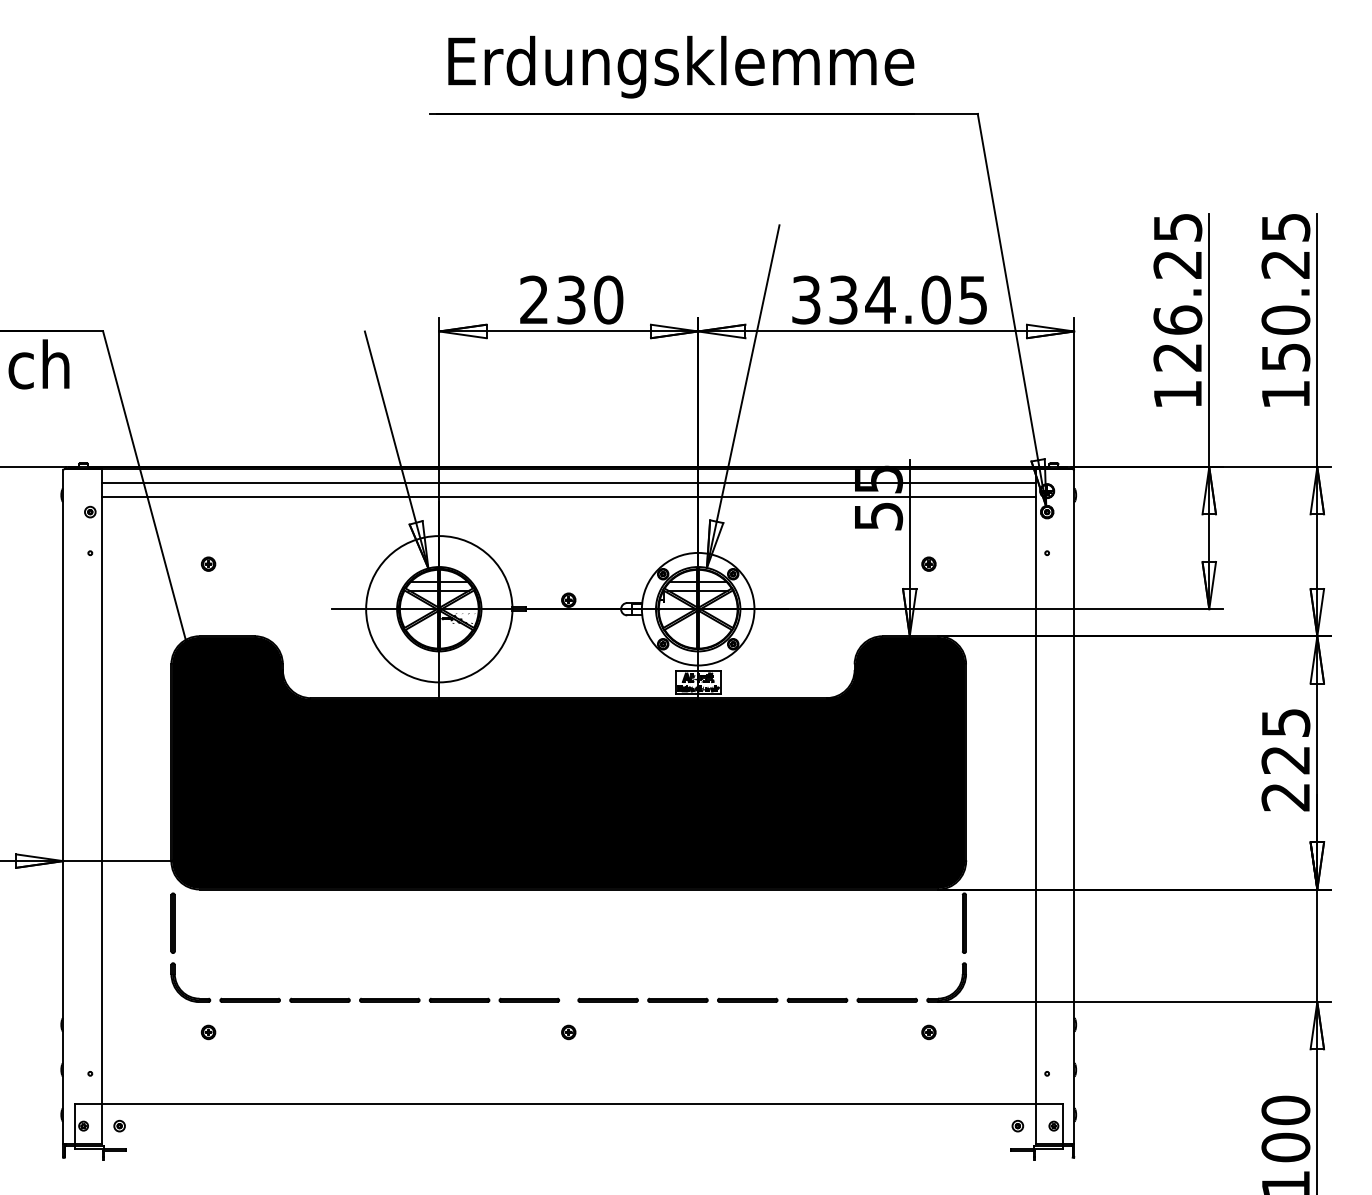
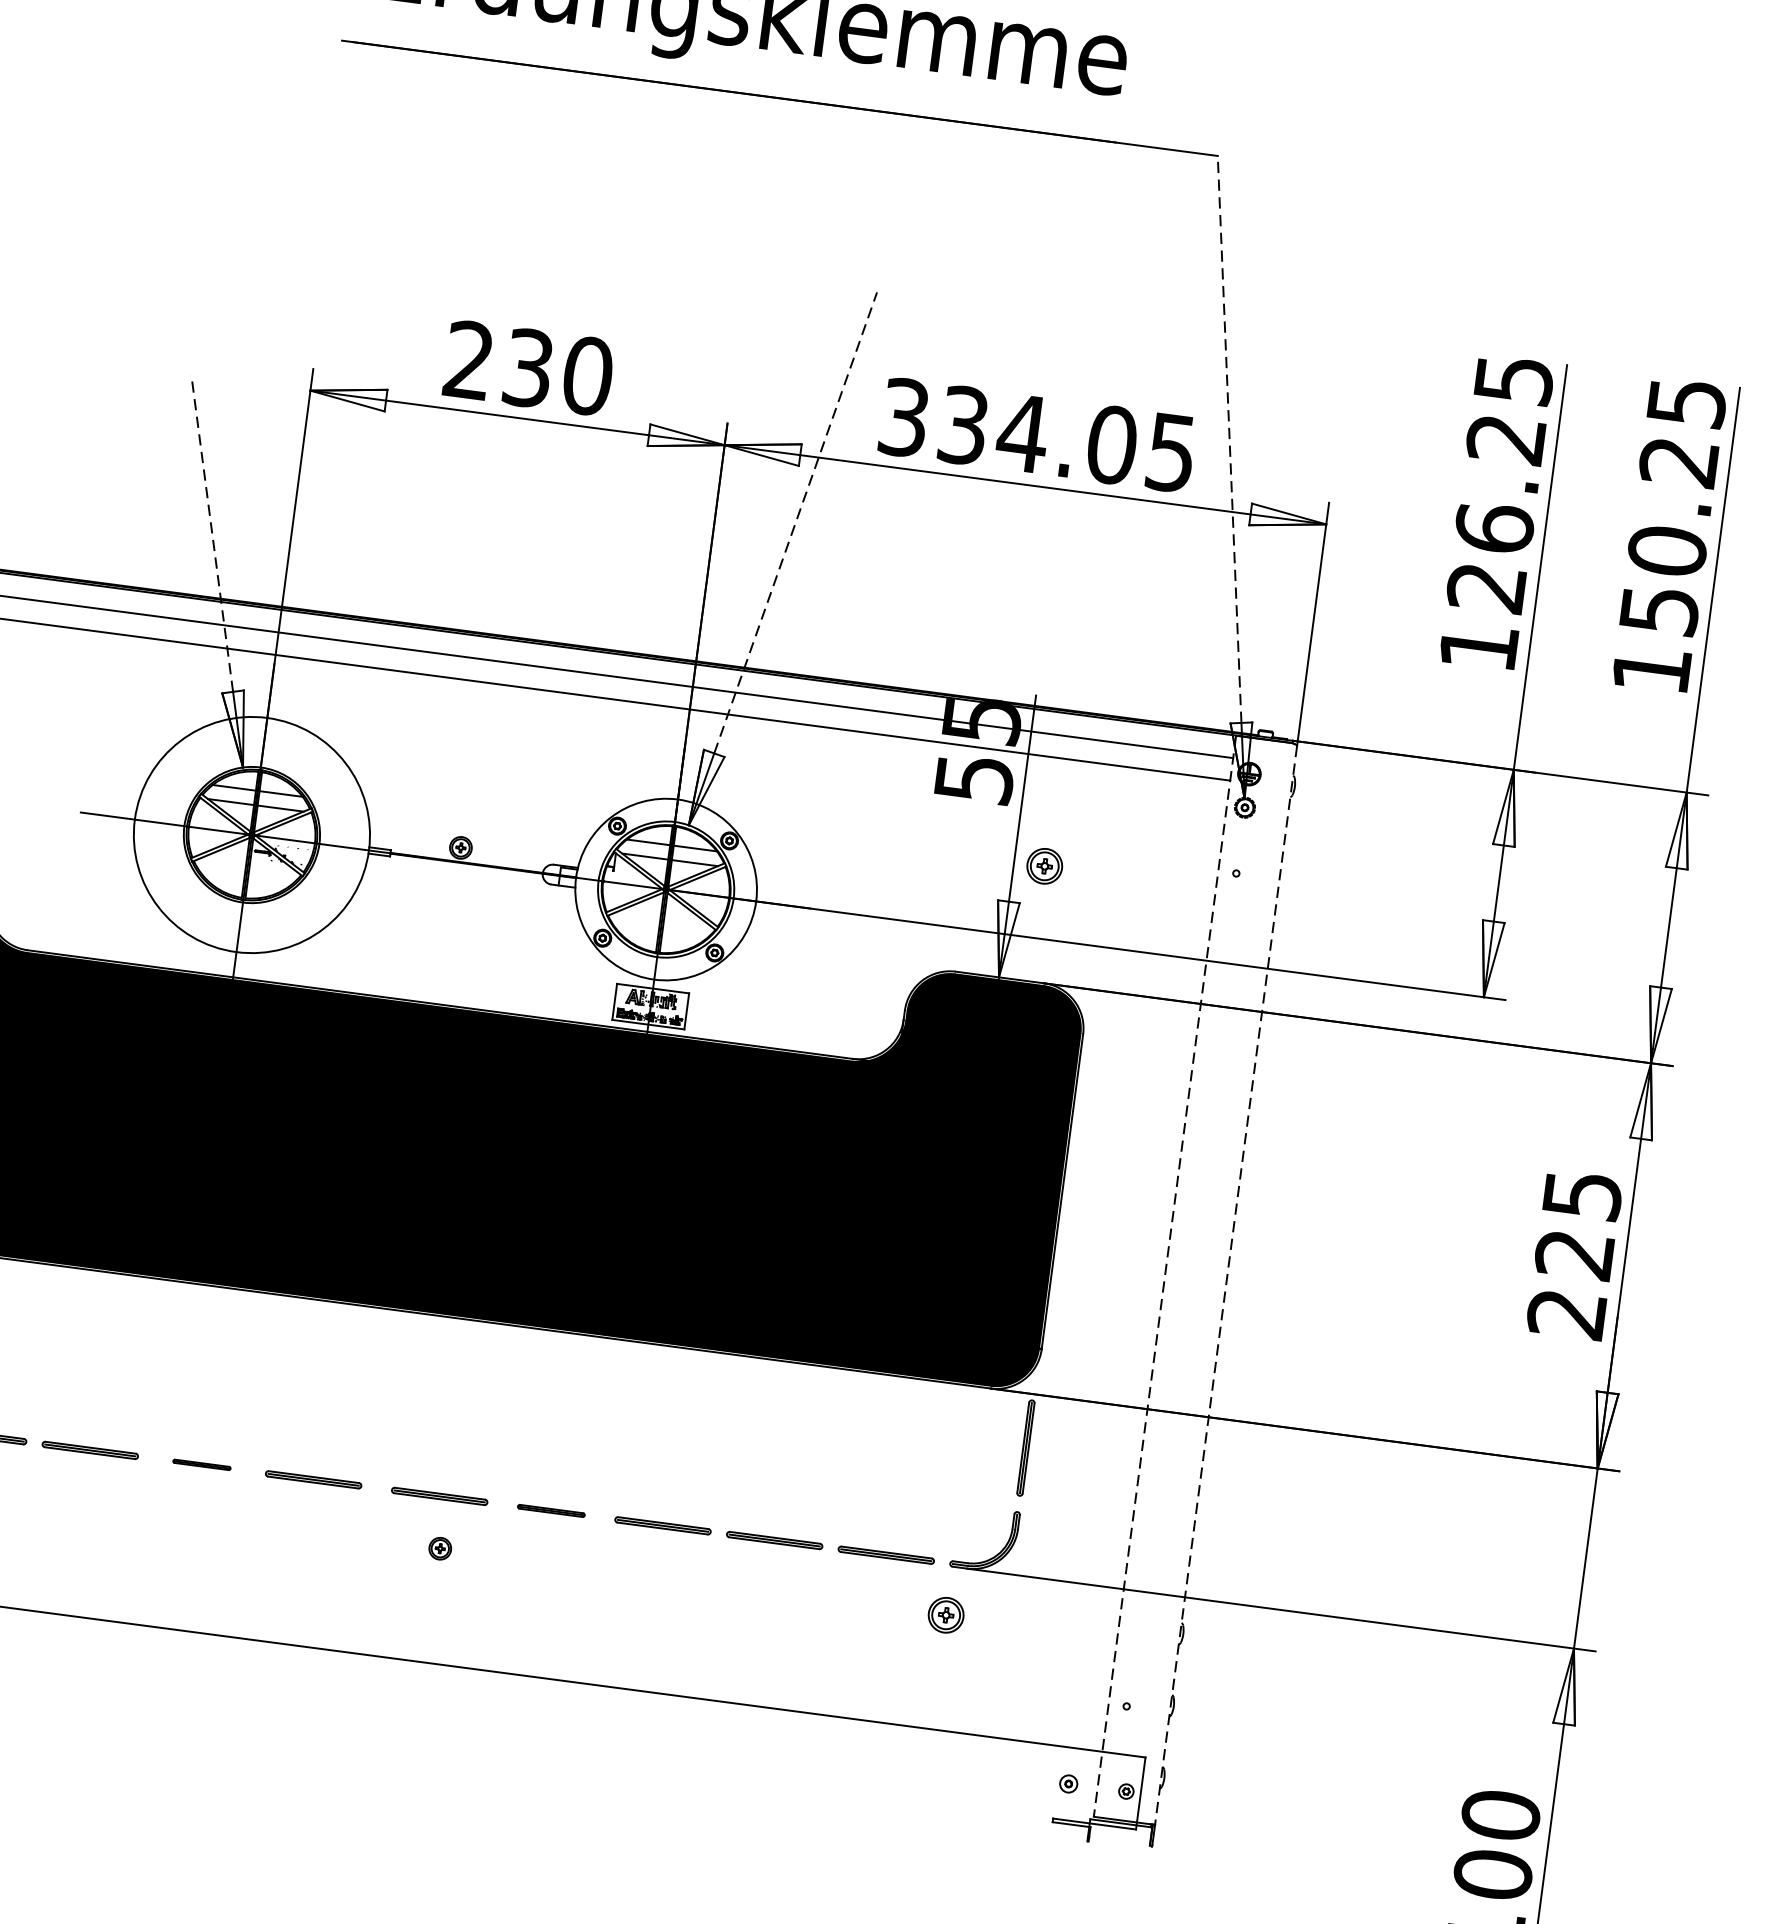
line: (1007, 287) -> (1228, 439), solid -> dashed
line: (748, 373) -> (796, 523), solid -> dashed
line: (390, 426) -> (212, 532), solid -> dashed
part: (928, 563) -> (1044, 864), size x1.6
line: (1035, 806) -> (1164, 1276), solid -> dashed
line: (1074, 807) -> (1226, 1286), solid -> dashed
part: (459, 999) -> (202, 1463), size x0.6
part: (677, 999) -> (550, 1509), size x0.7
part: (568, 1032) -> (439, 1548), moved
part: (928, 1032) -> (945, 1615), size x1.6

